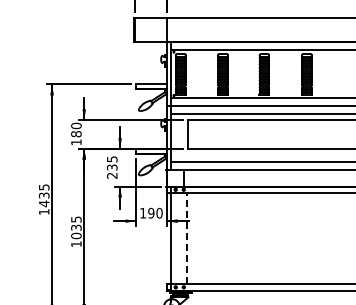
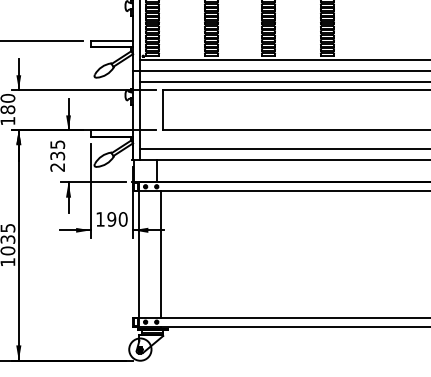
line: (186, 238) -> (160, 254), dashed -> solid

